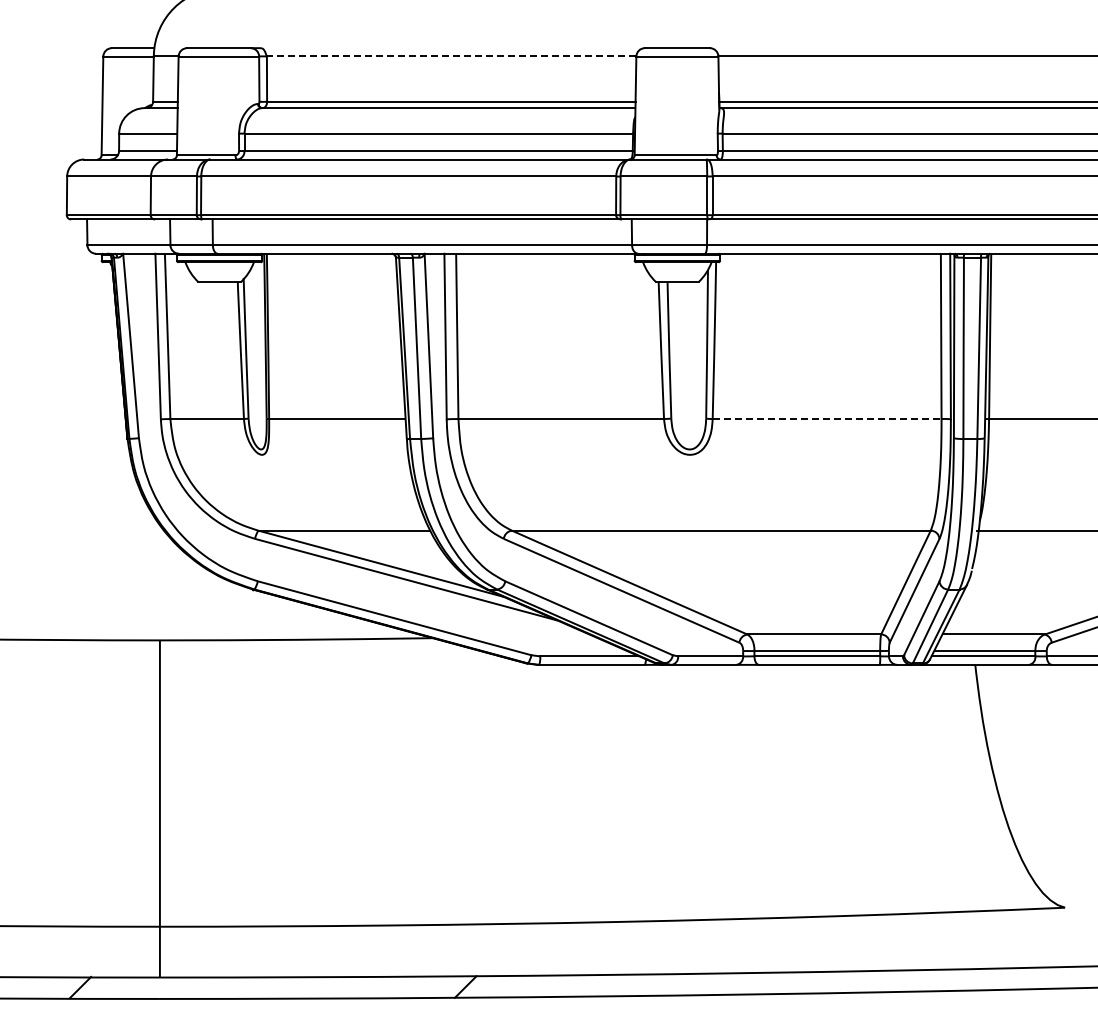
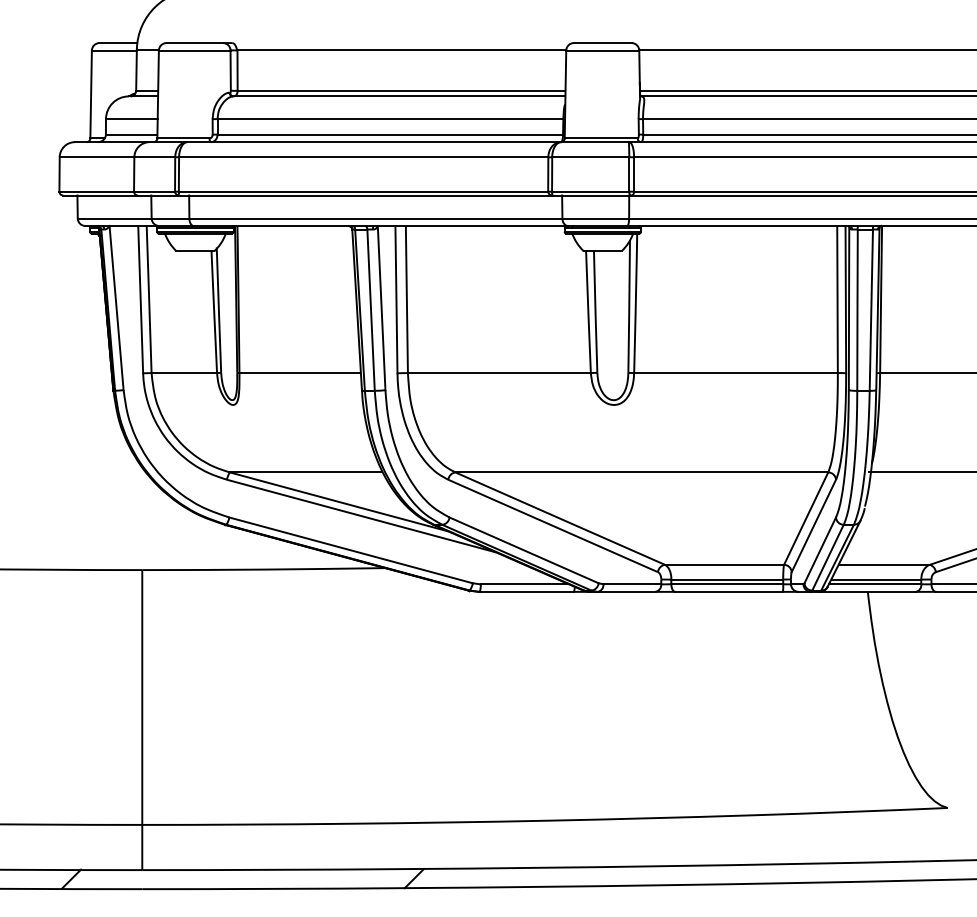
line: (451, 55) -> (401, 49), dashed -> solid
line: (827, 419) -> (736, 373), dashed -> solid

